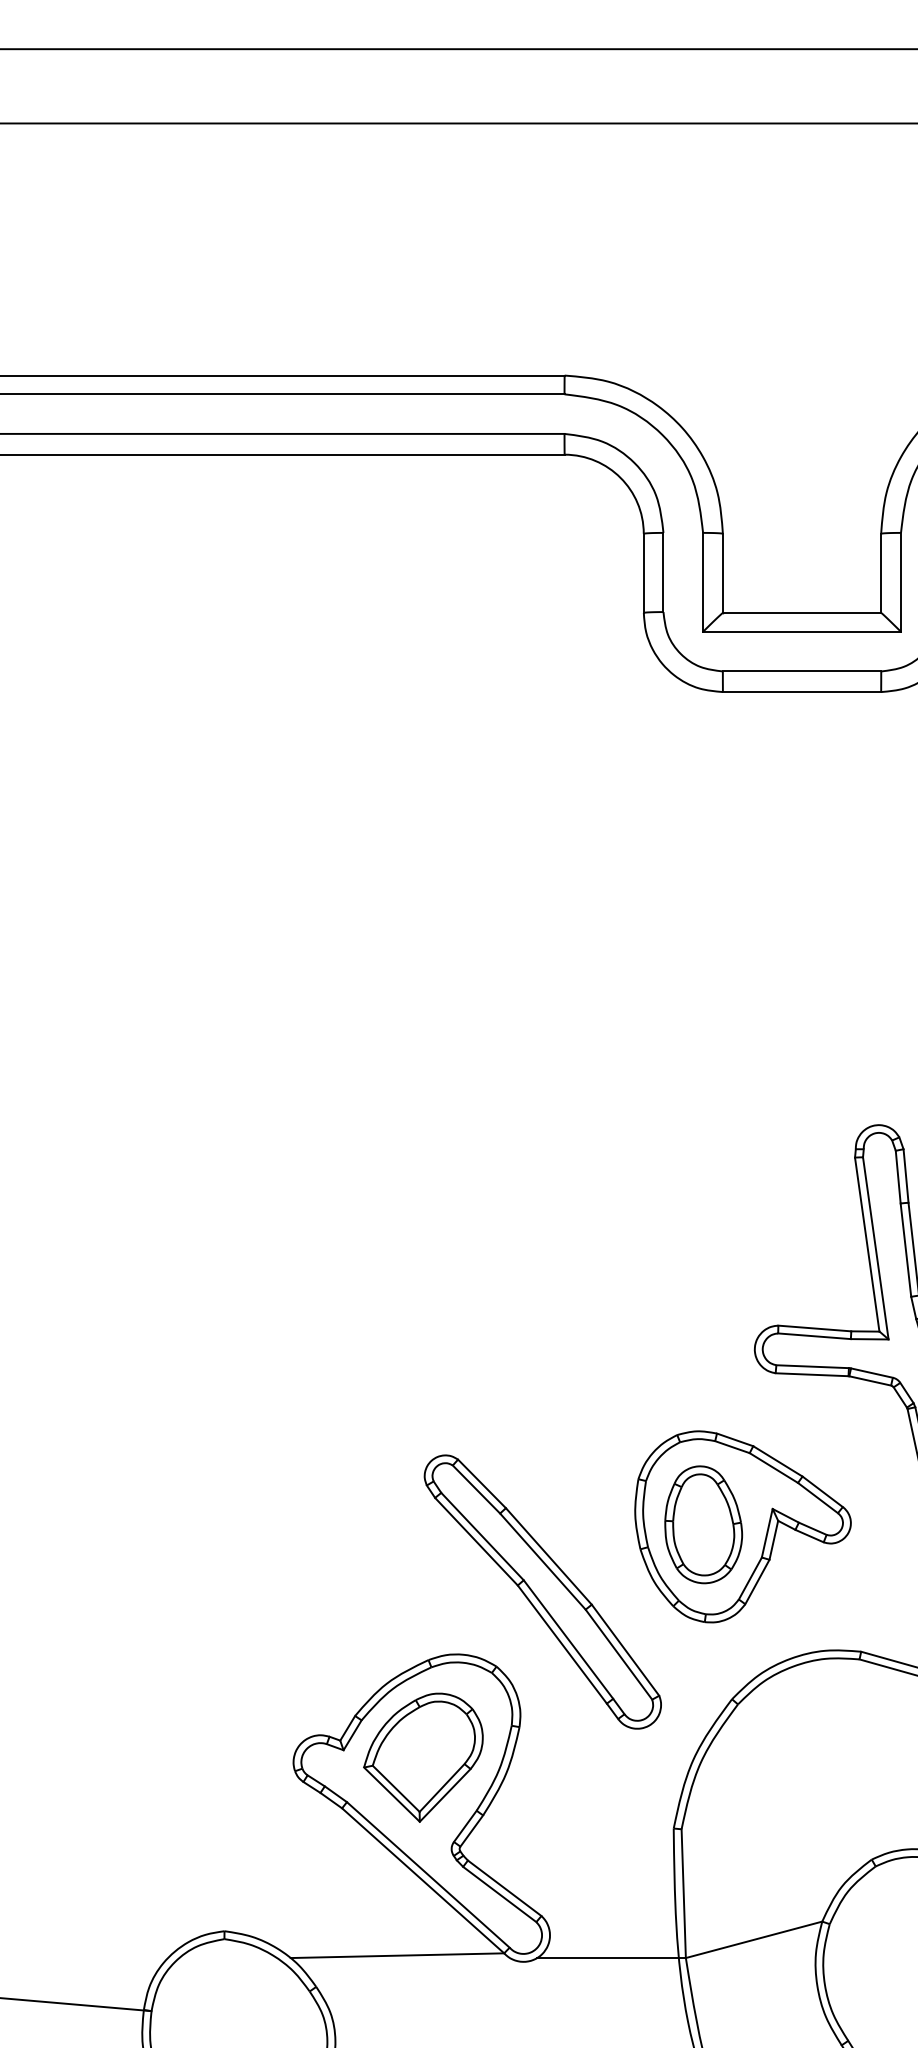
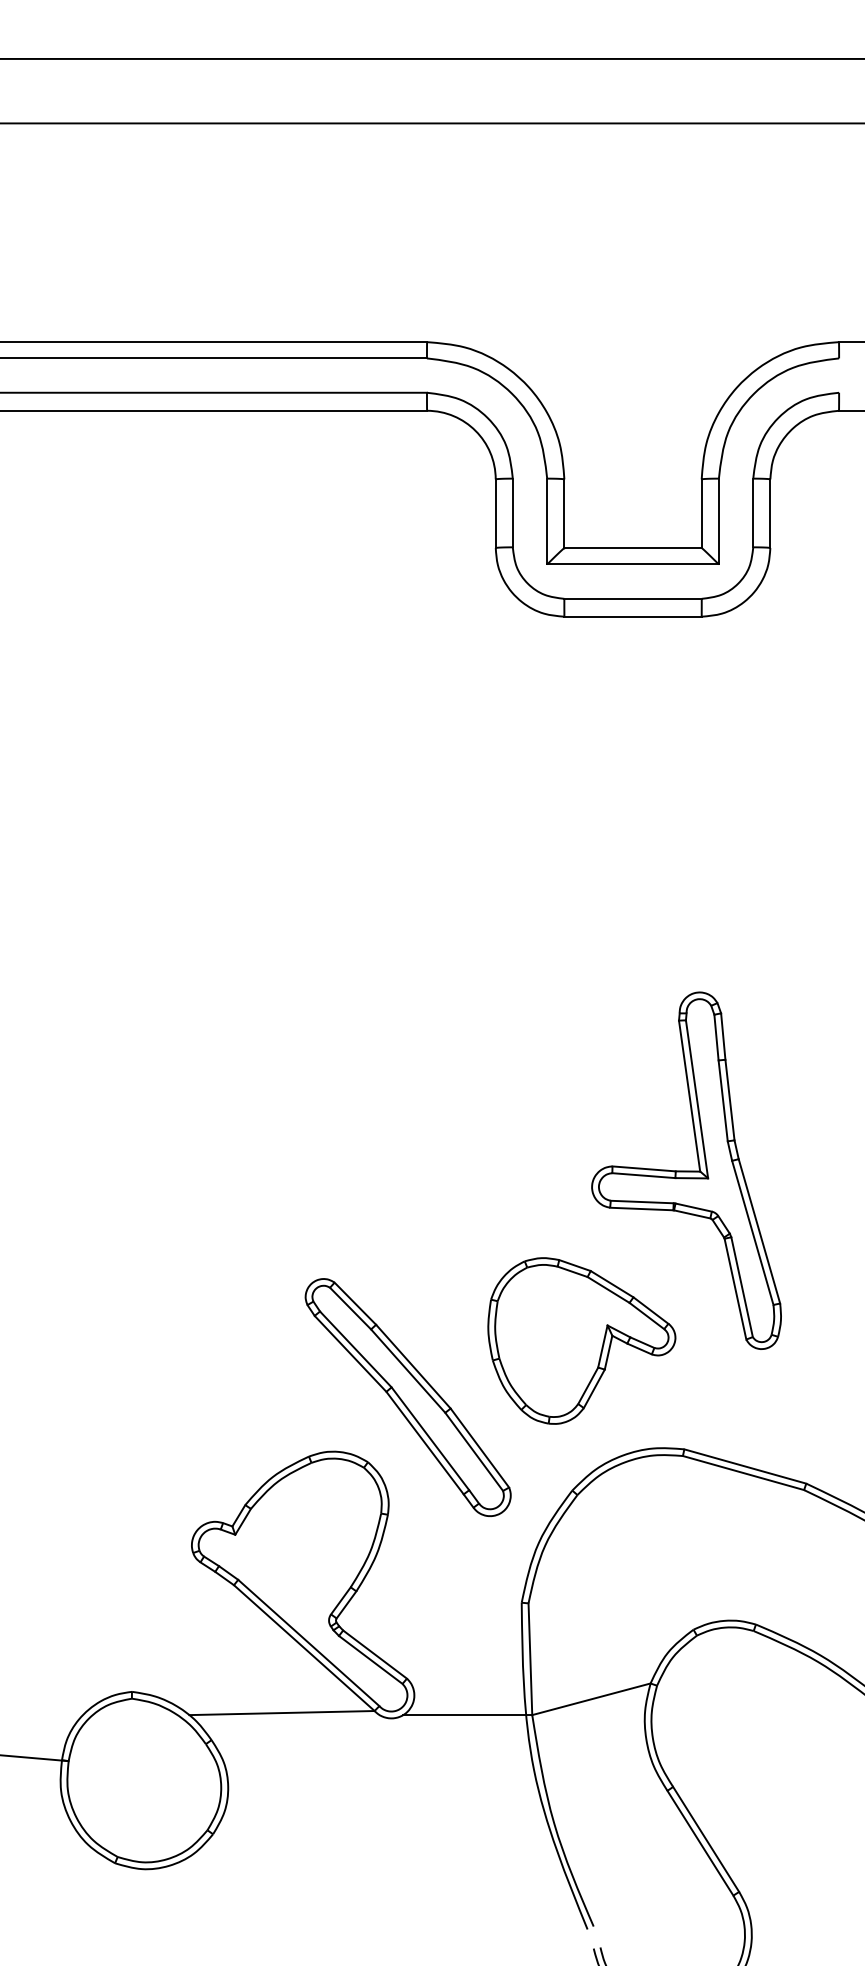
part: (703, 1523) -> (547, 1338), removed
part: (423, 1757) -> (304, 1541), removed

